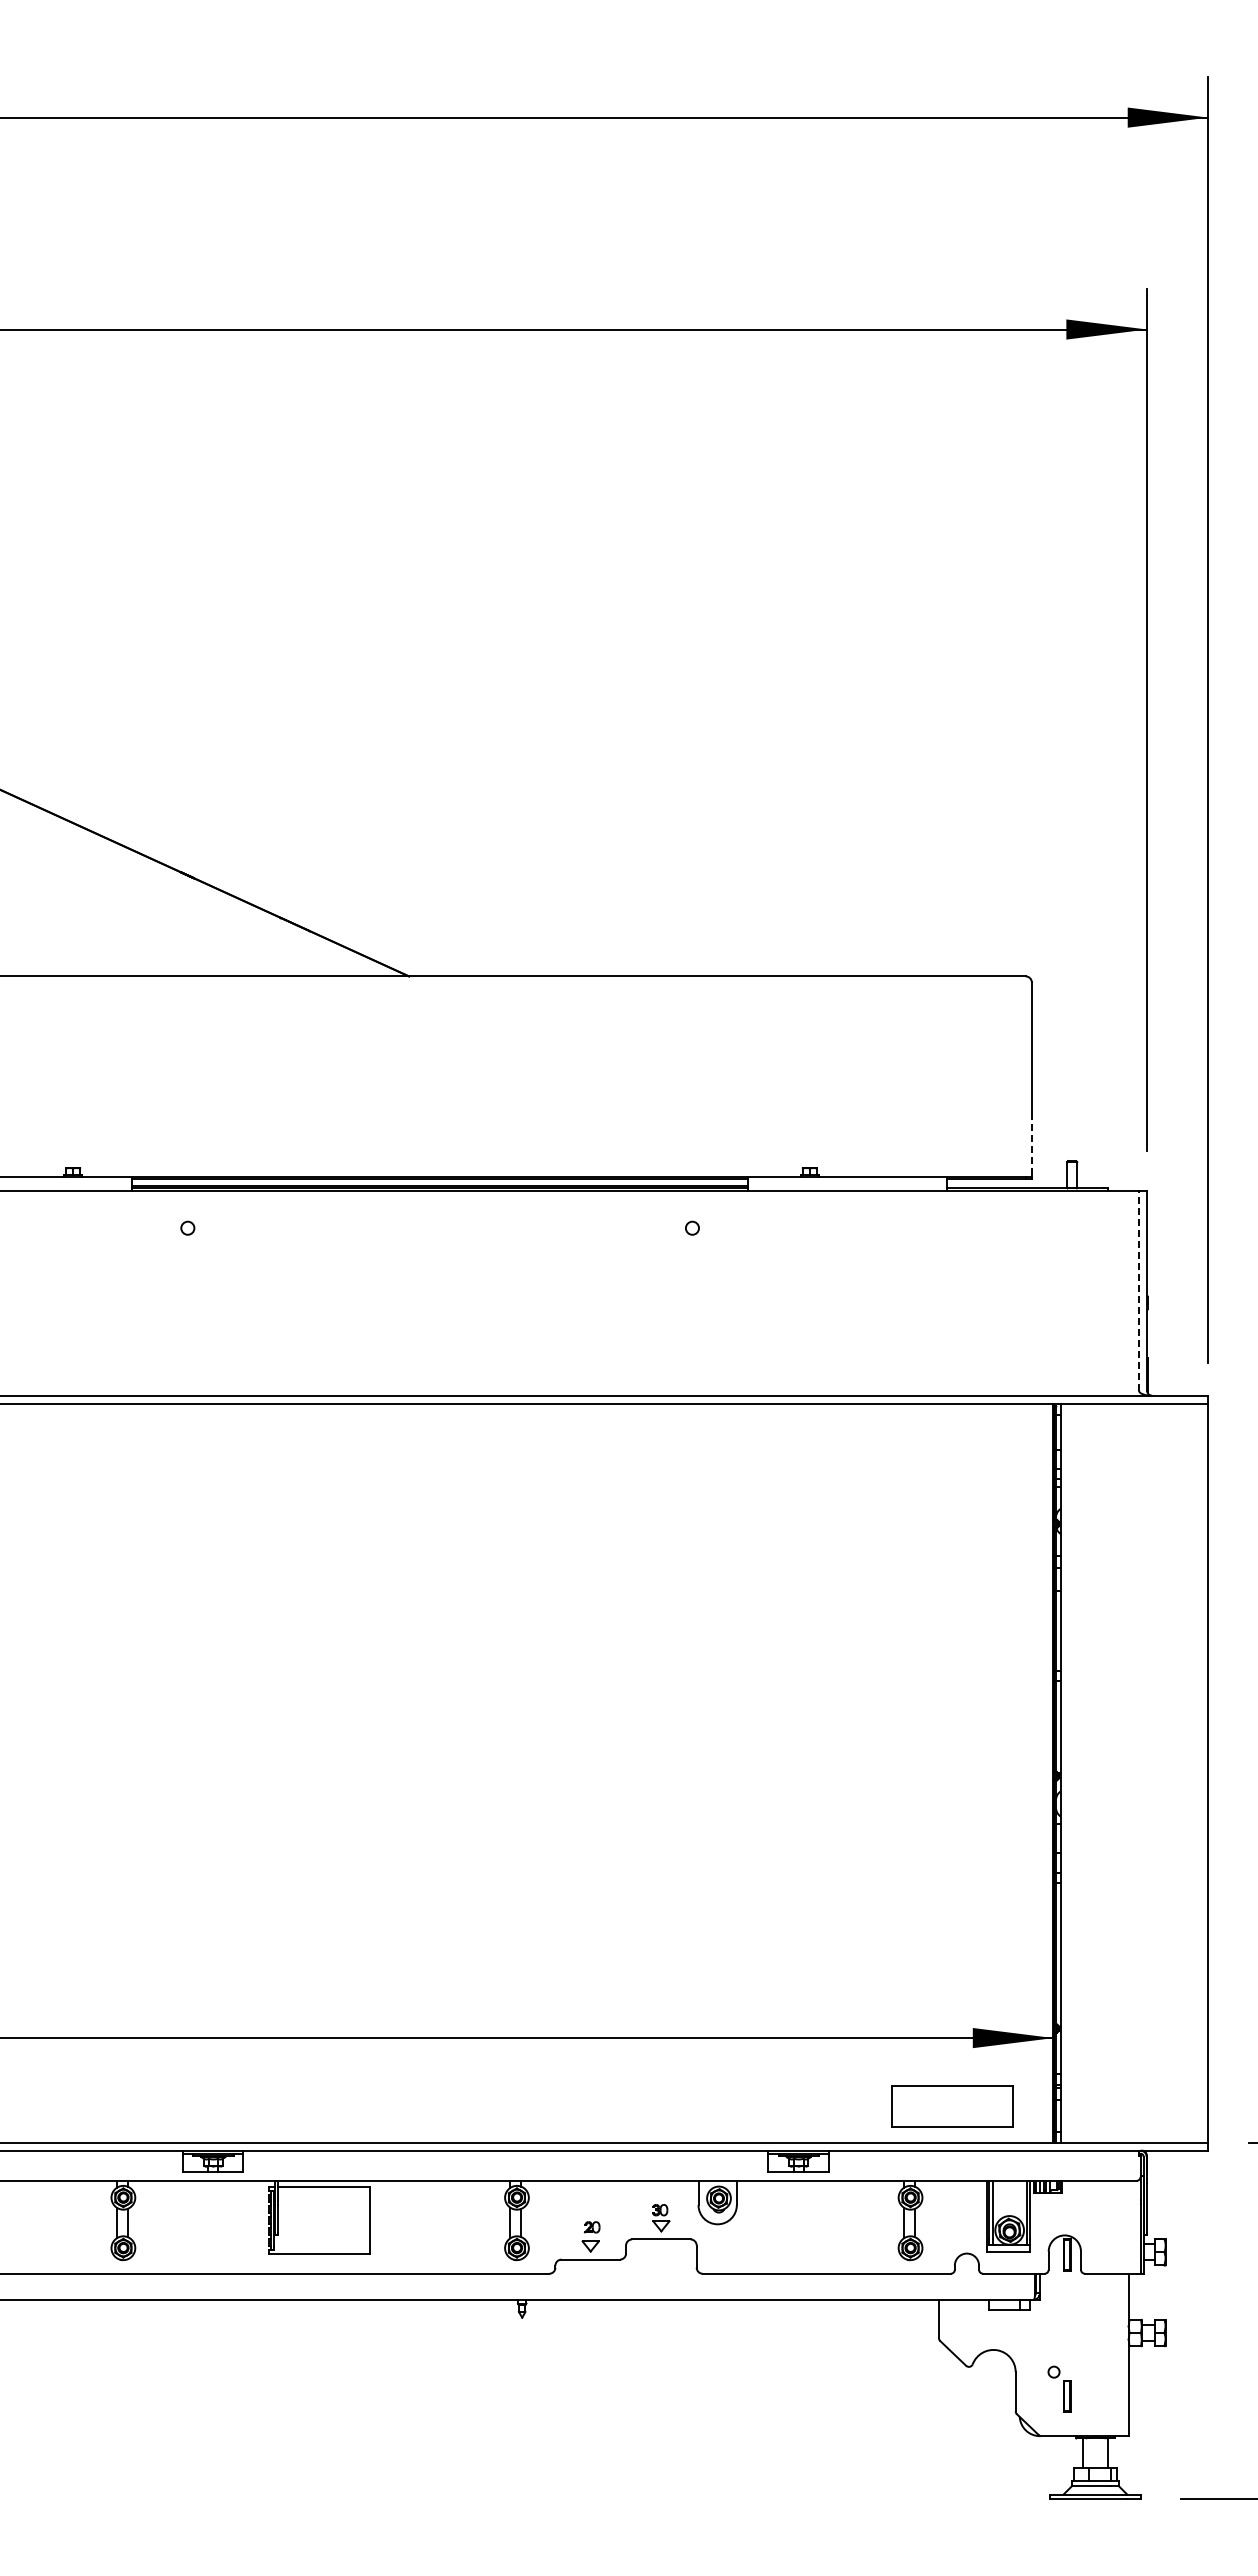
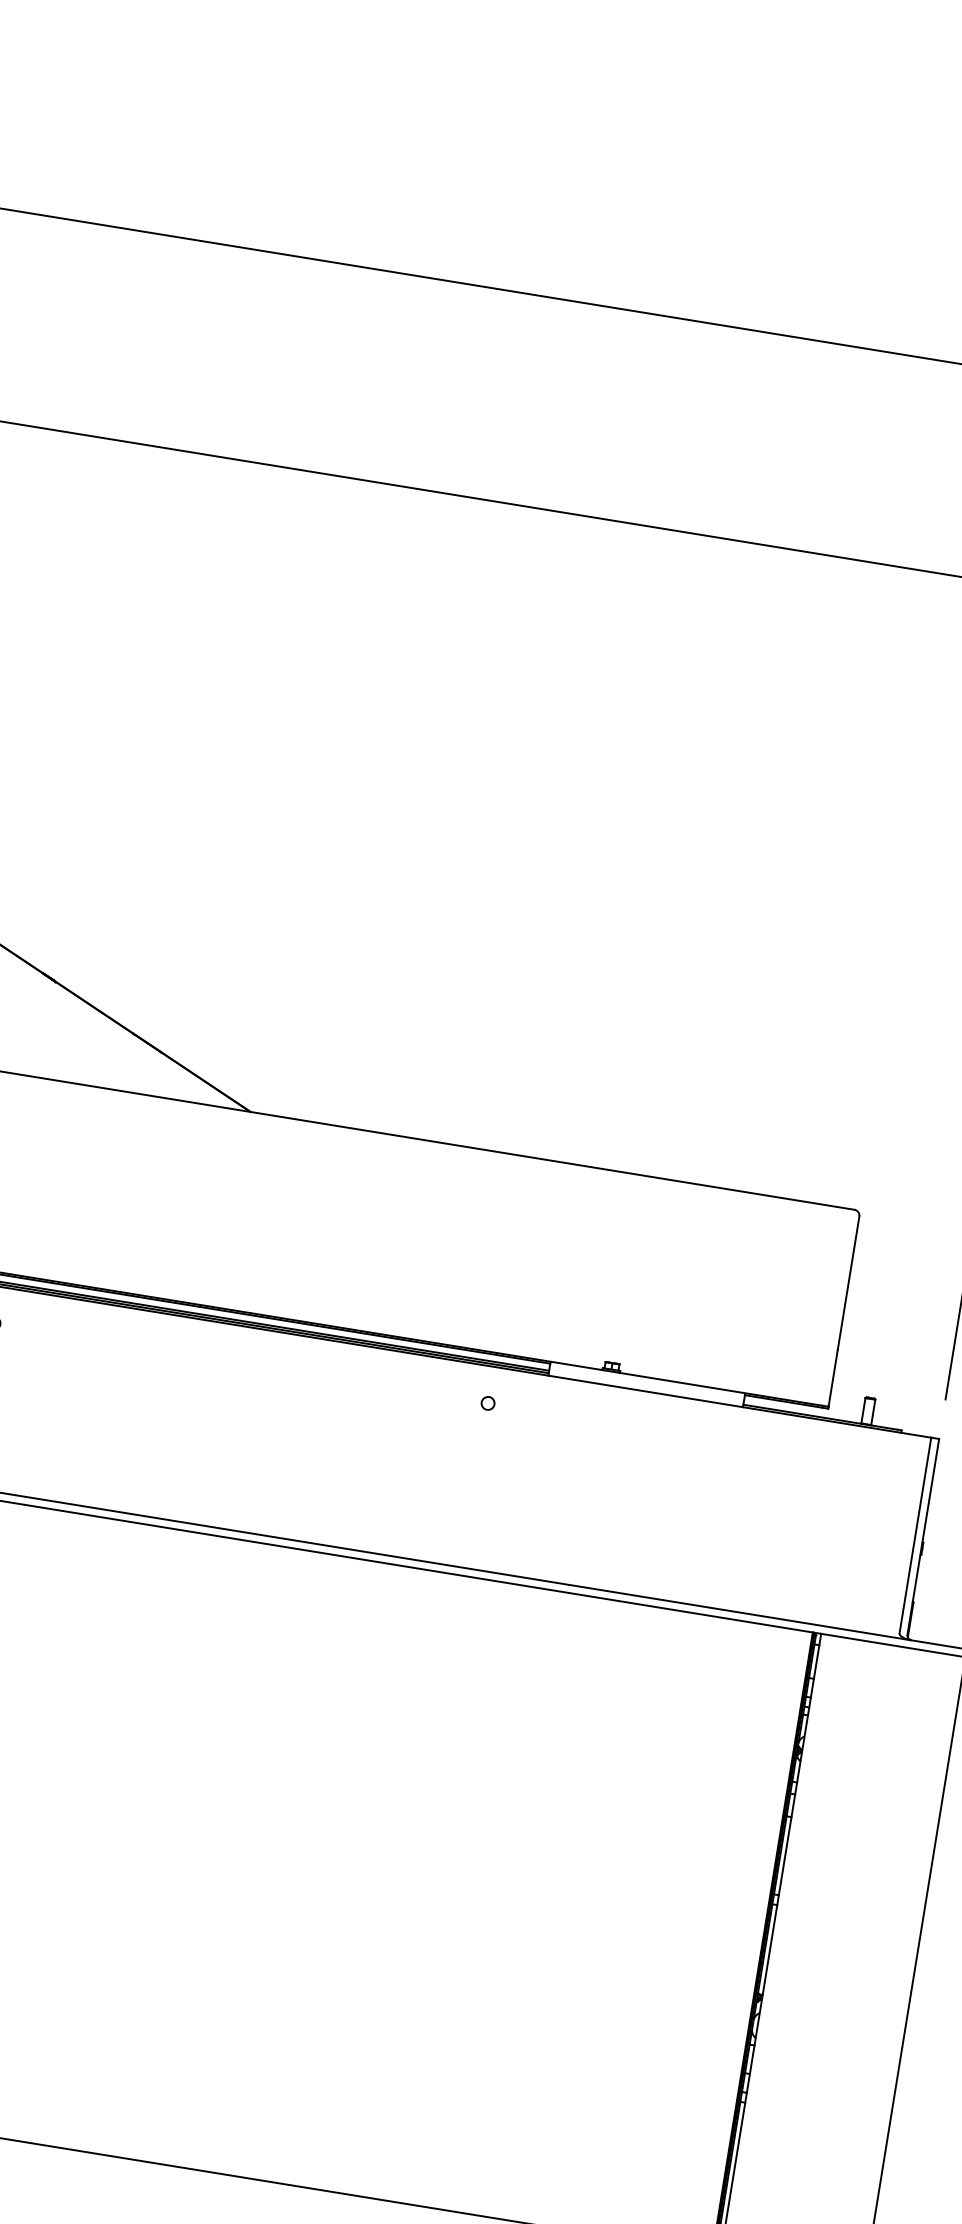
line: (1031, 1146) -> (833, 1377), dashed -> solid
line: (1139, 1290) -> (915, 1535), dashed -> solid

